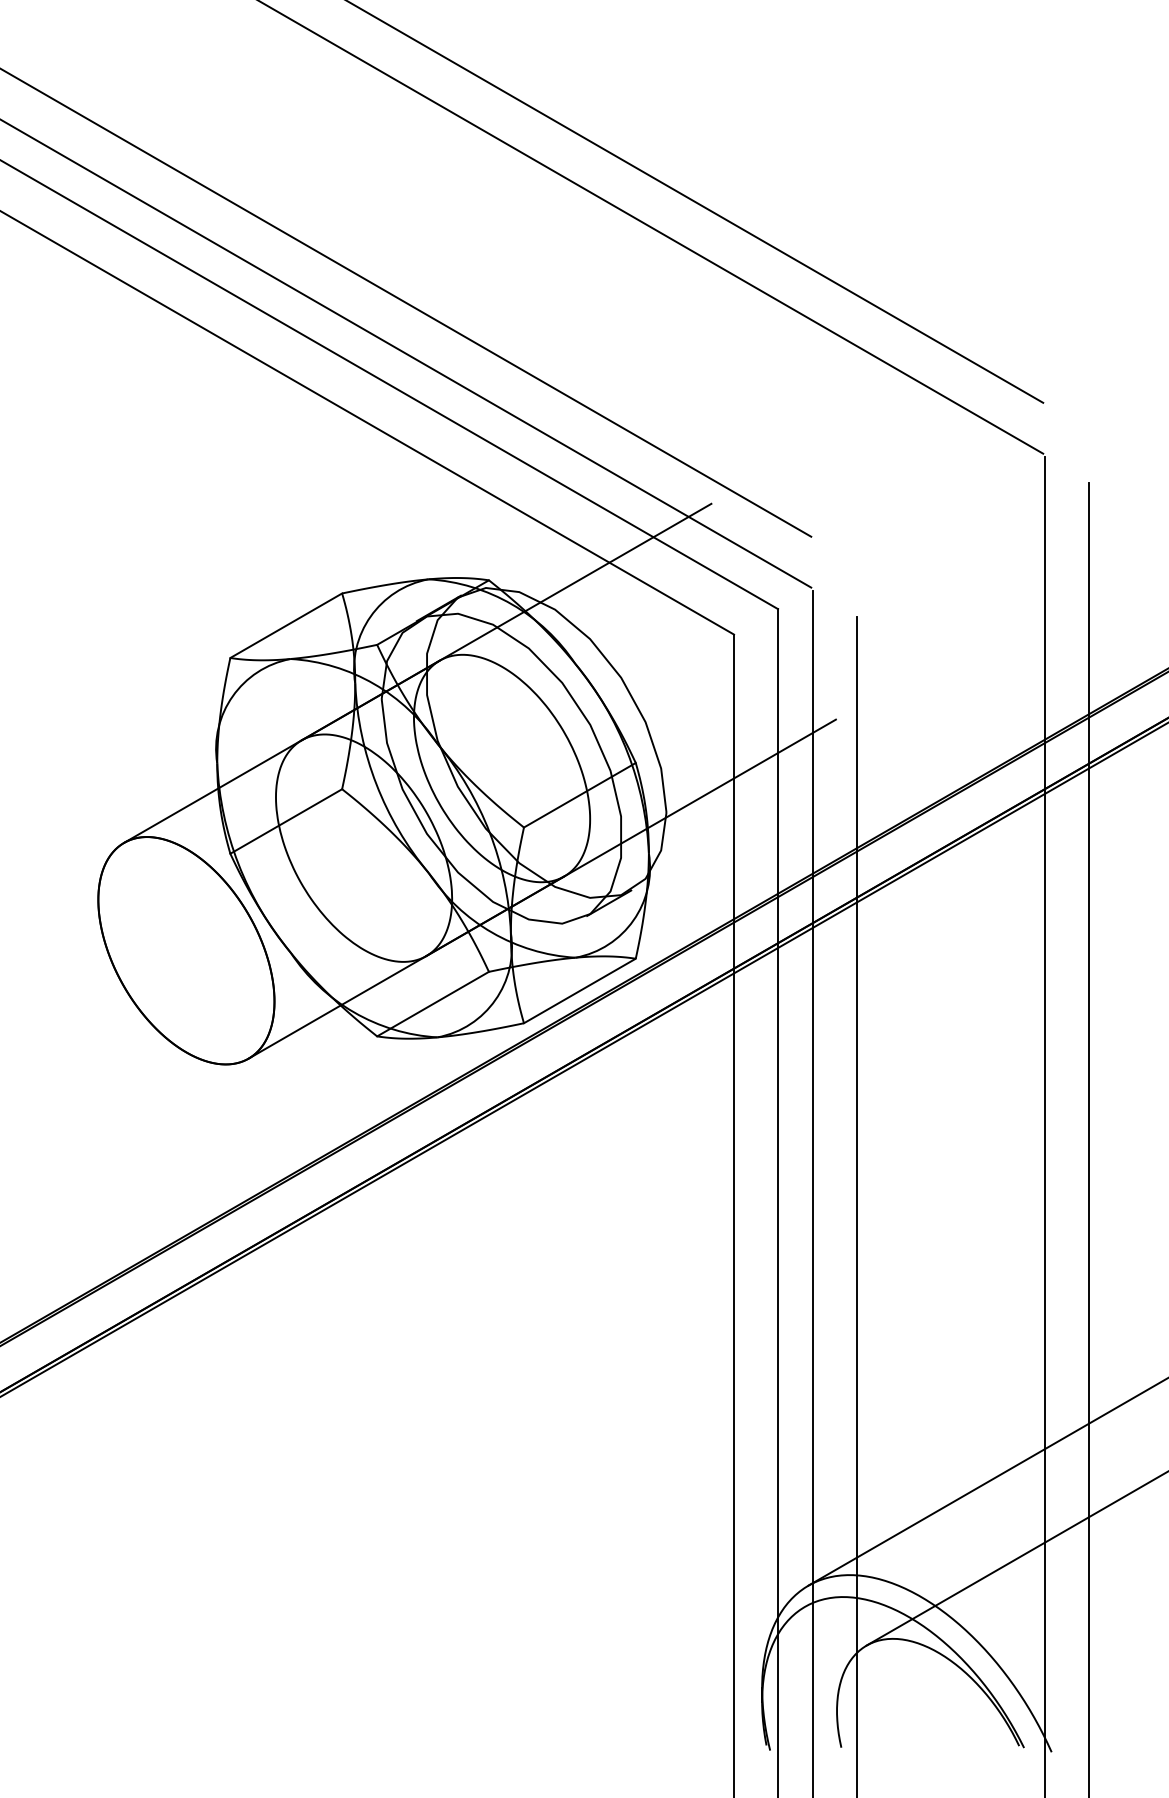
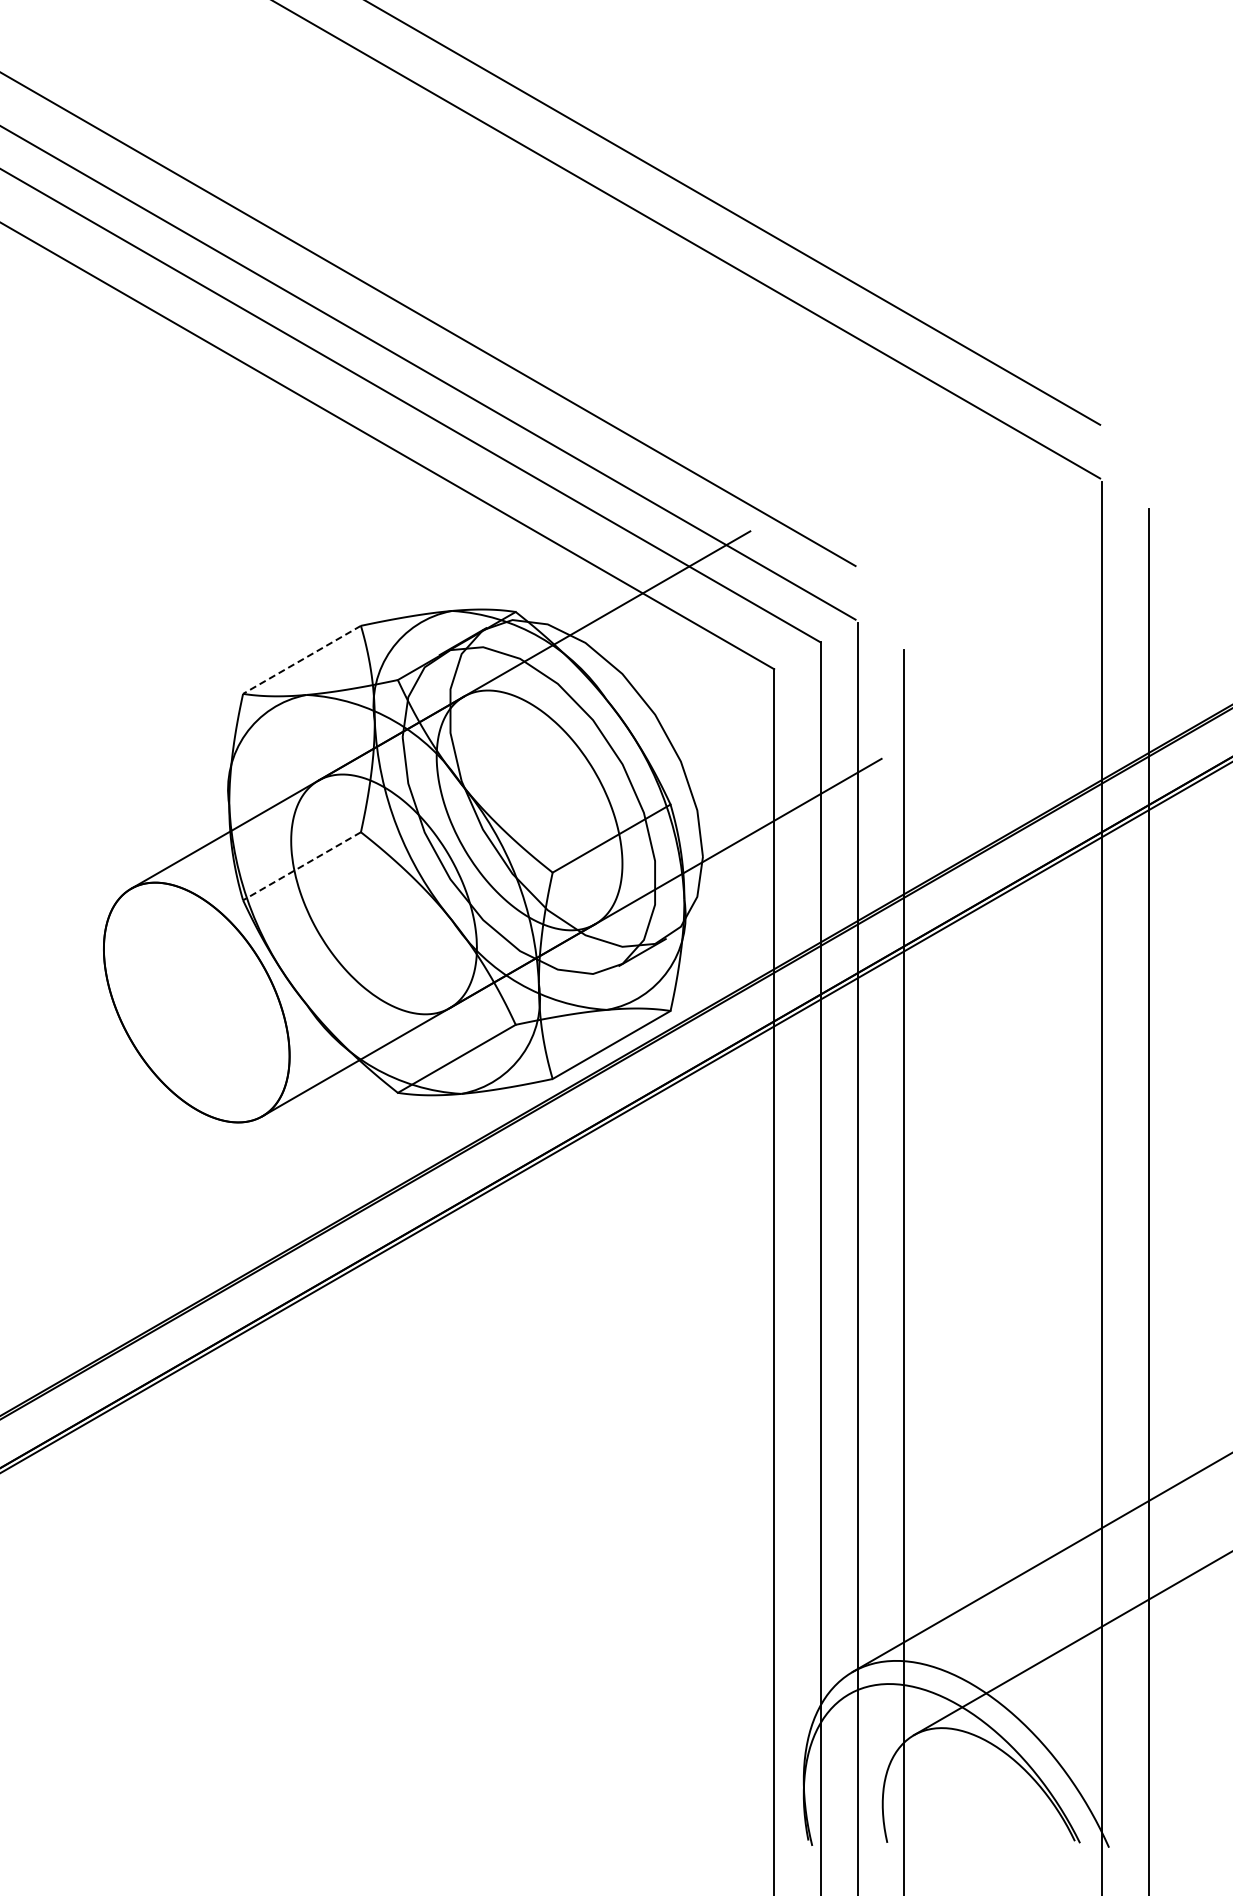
line: (285, 626) -> (301, 660), solid -> dashed
line: (285, 821) -> (301, 866), solid -> dashed

